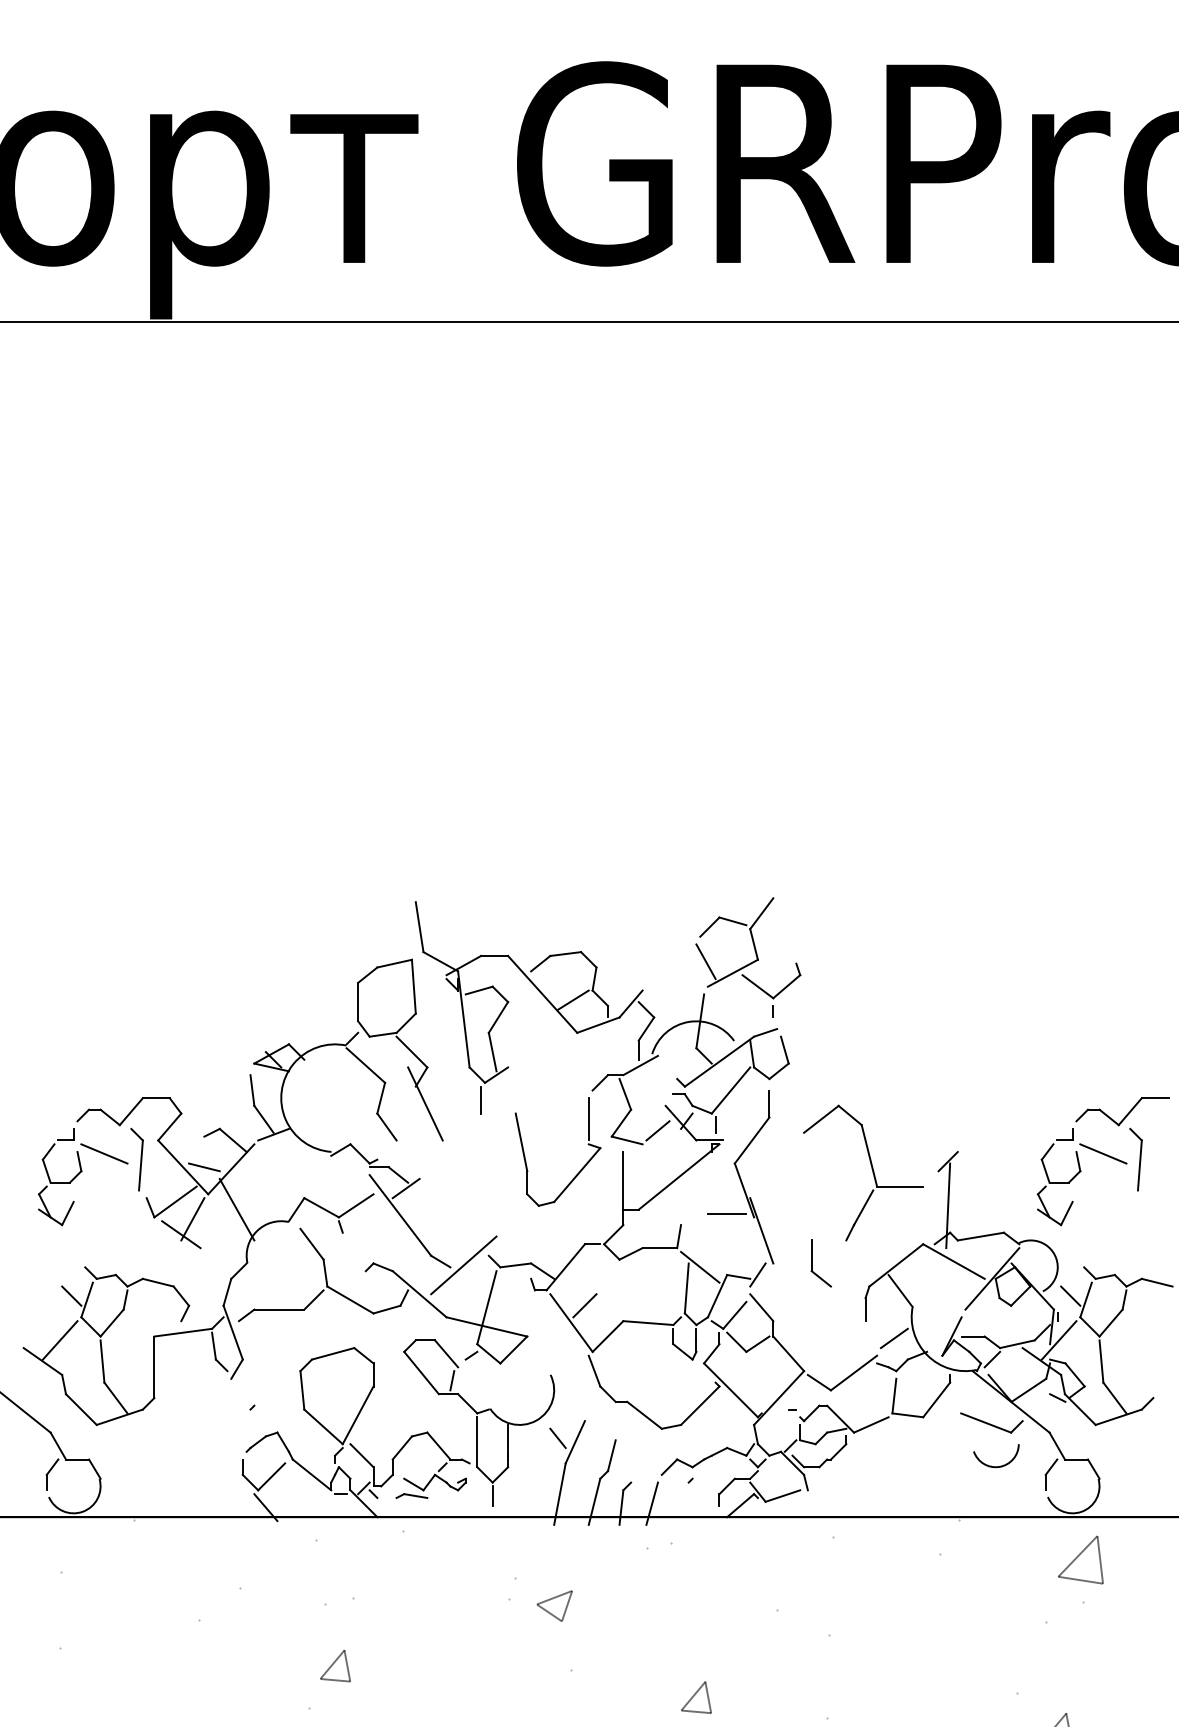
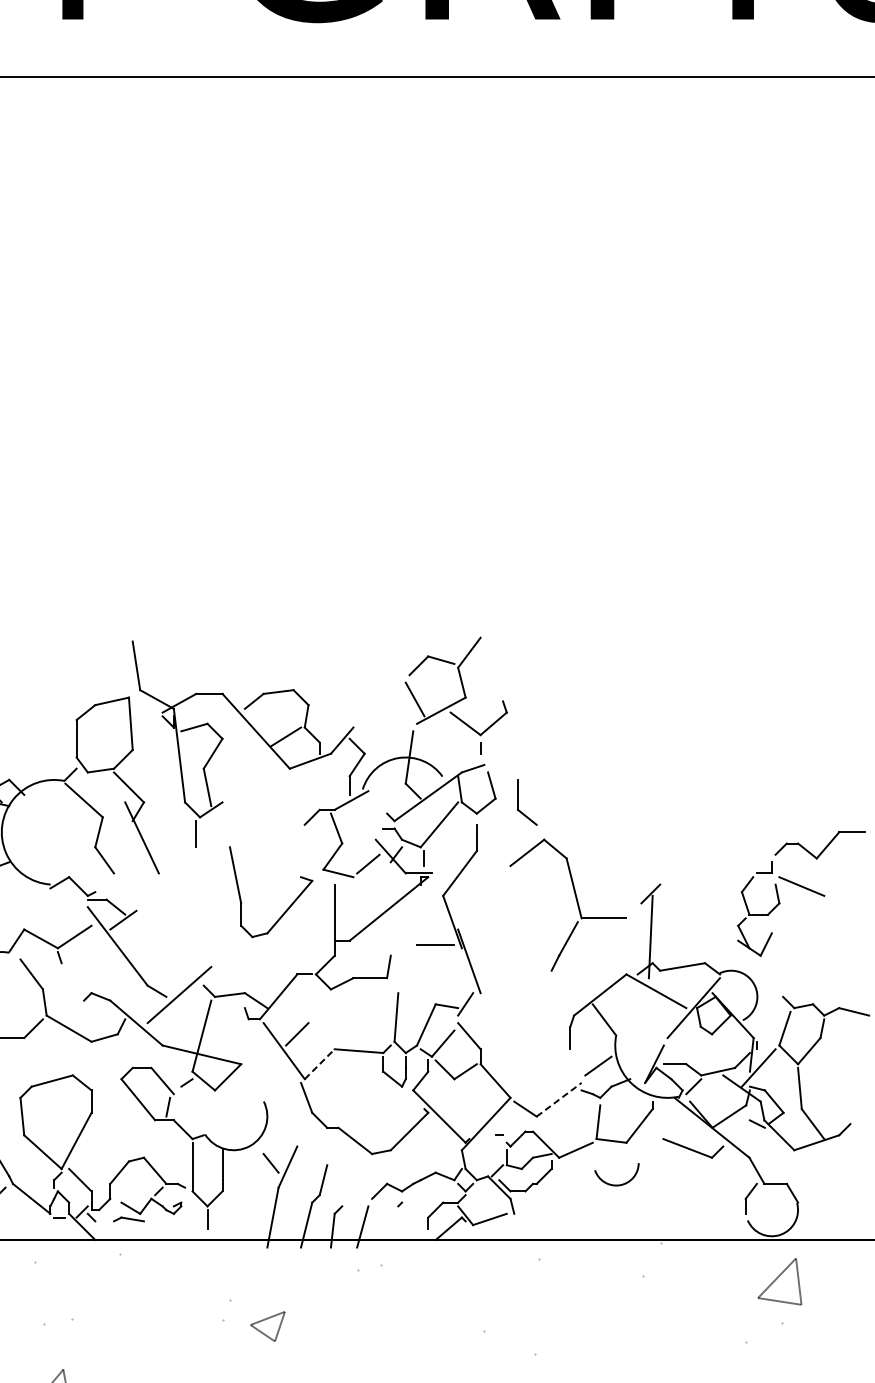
line: (588, 1119) -> (300, 853), removed
part: (1135, 1159) -> (833, 891), removed
part: (812, 1263) -> (518, 802), moved
line: (700, 1266) -> (409, 996), removed
line: (1070, 1295) -> (769, 1024), removed
line: (608, 1336) -> (320, 1064), solid -> dashed
line: (854, 1373) -> (559, 1100), solid -> dashed
arc: (1000, 1465) -> (620, 1183), moved

